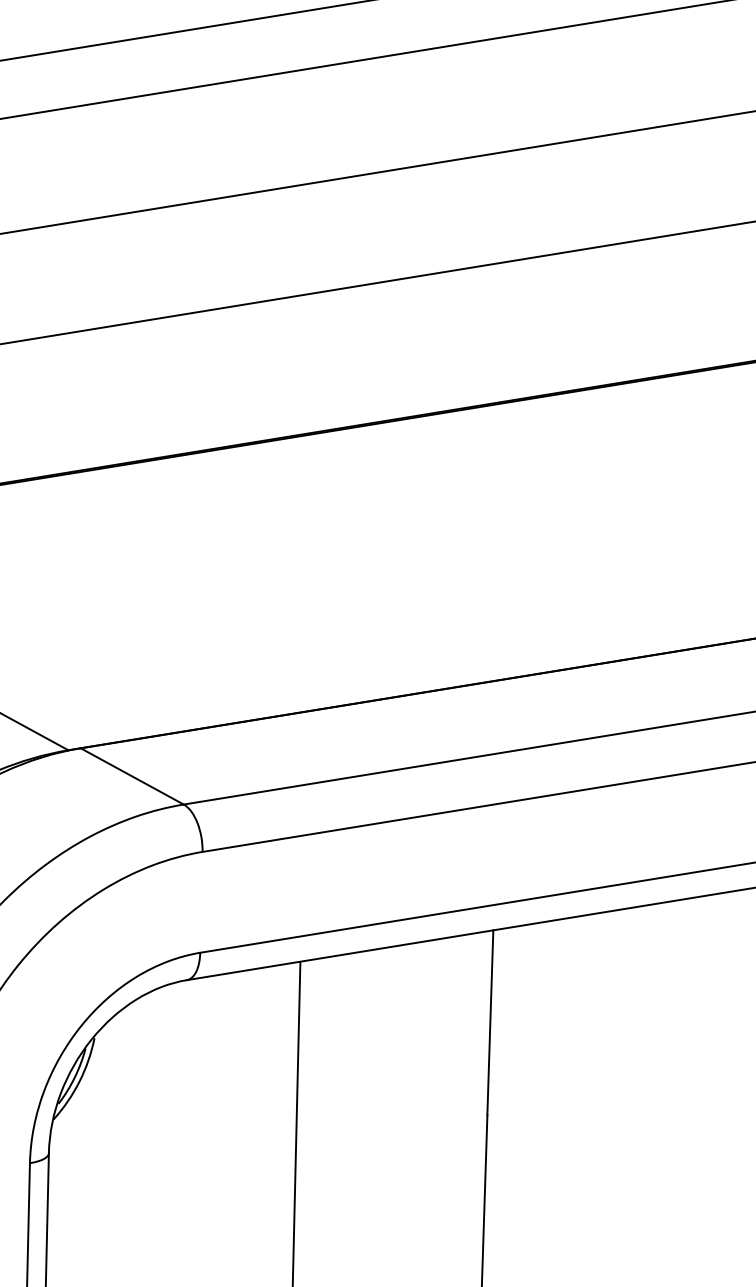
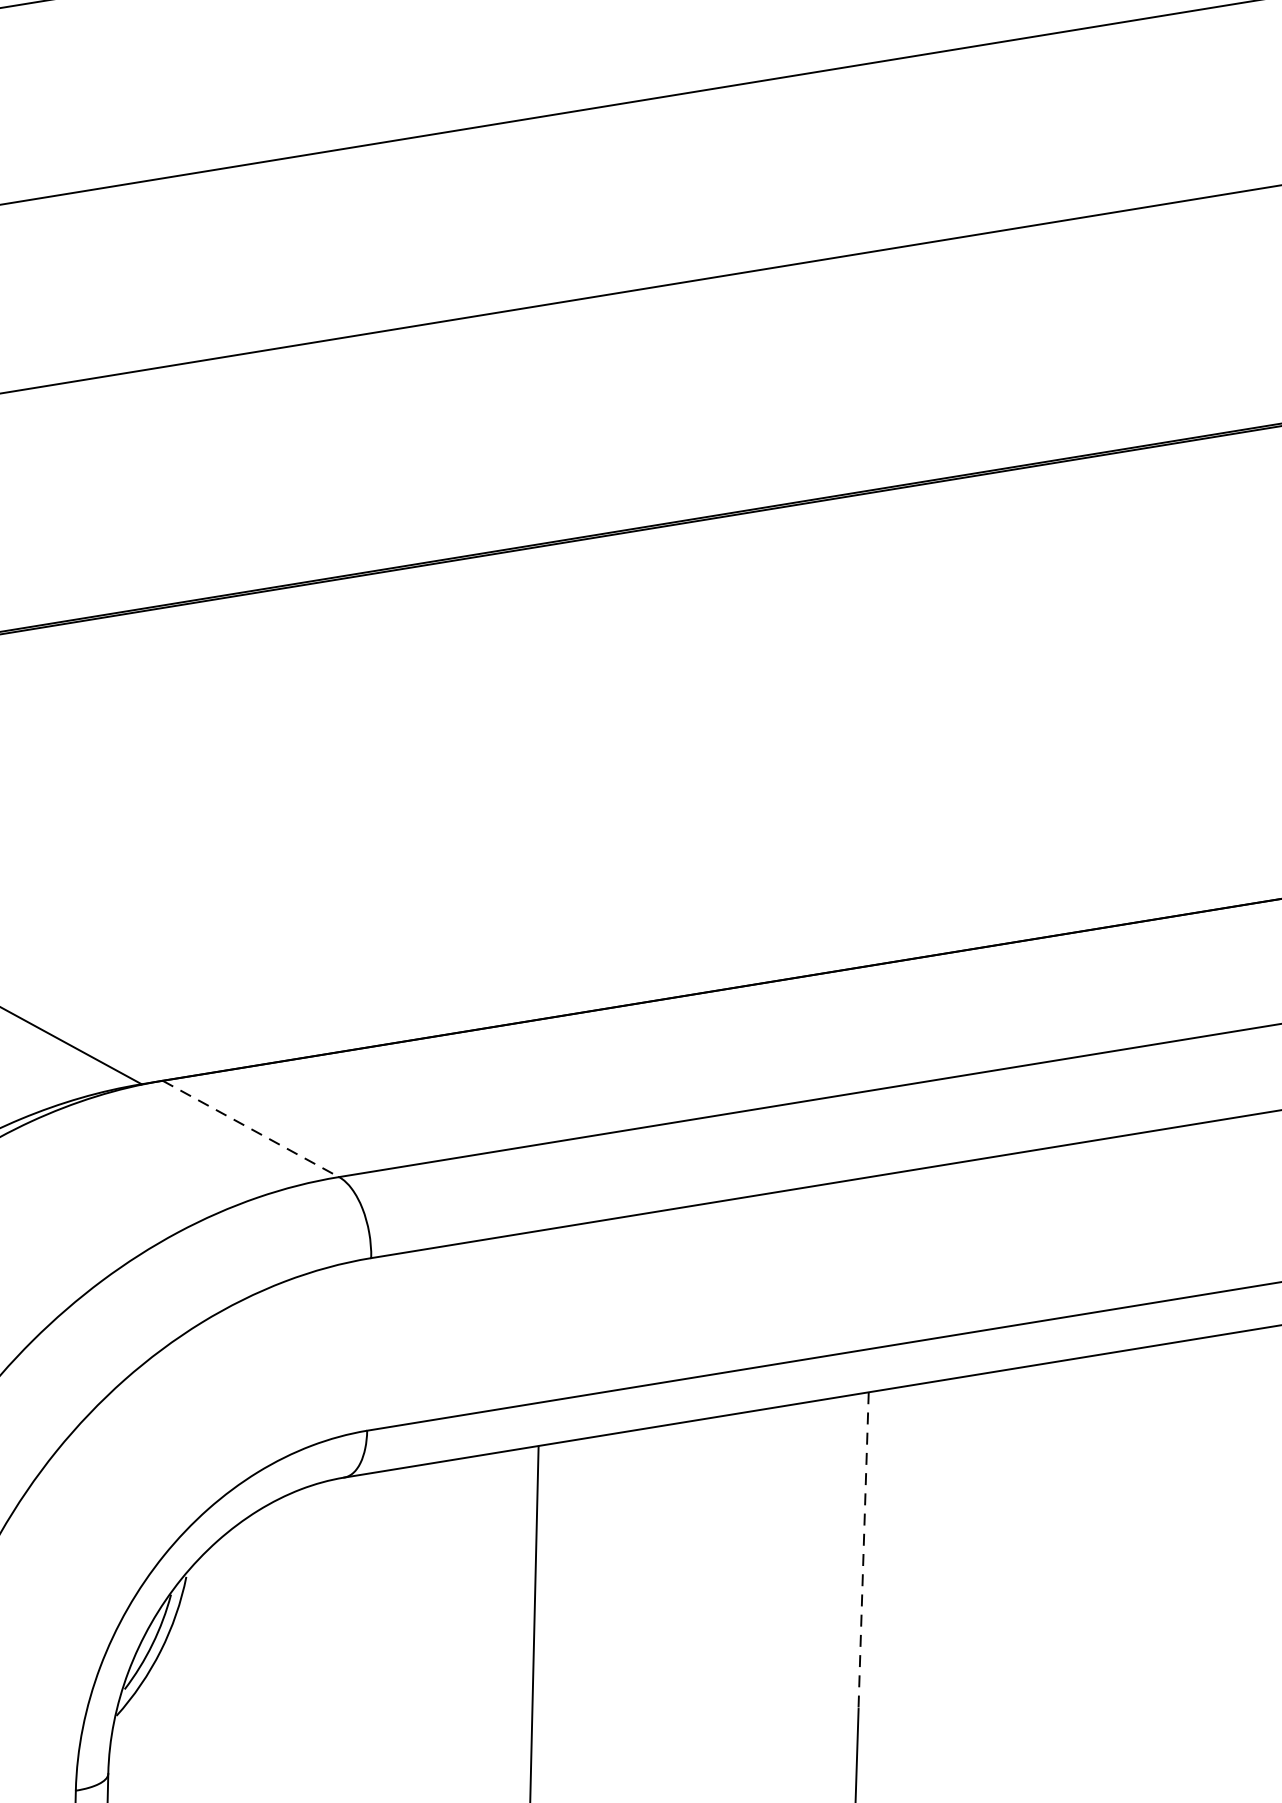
line: (132, 776) -> (251, 1129), solid -> dashed
line: (490, 1022) -> (863, 1550), solid -> dashed

